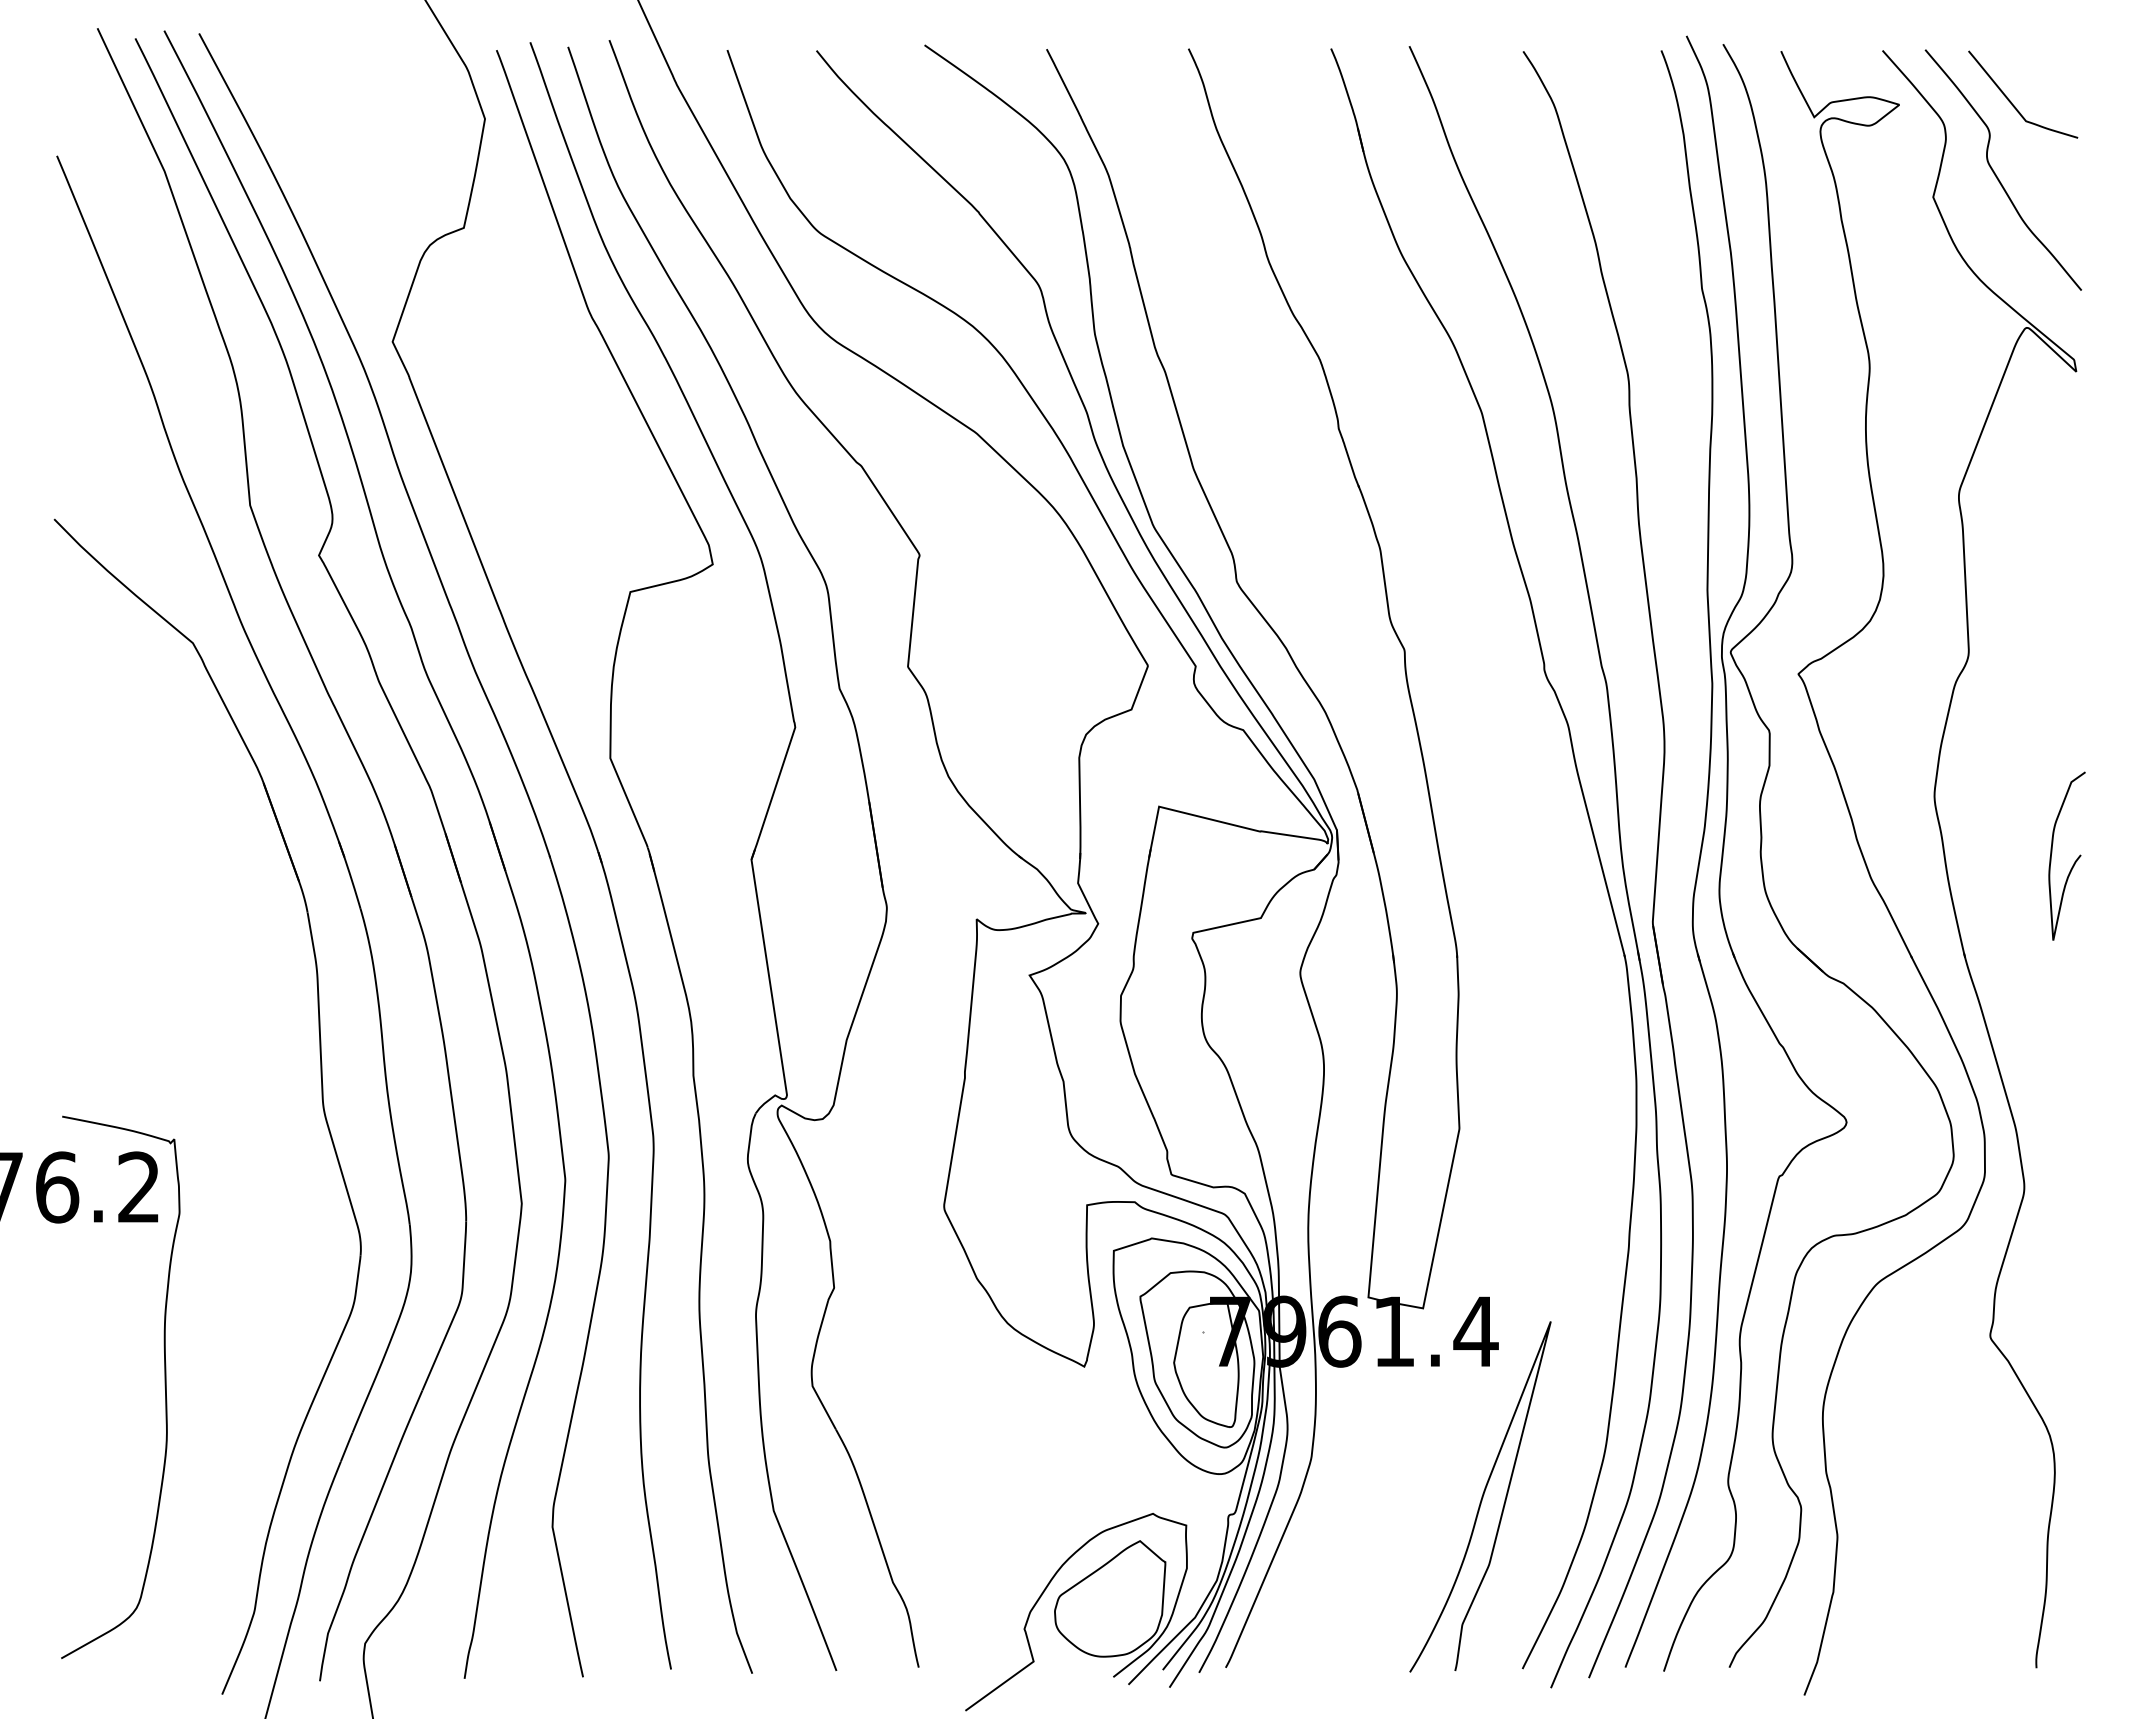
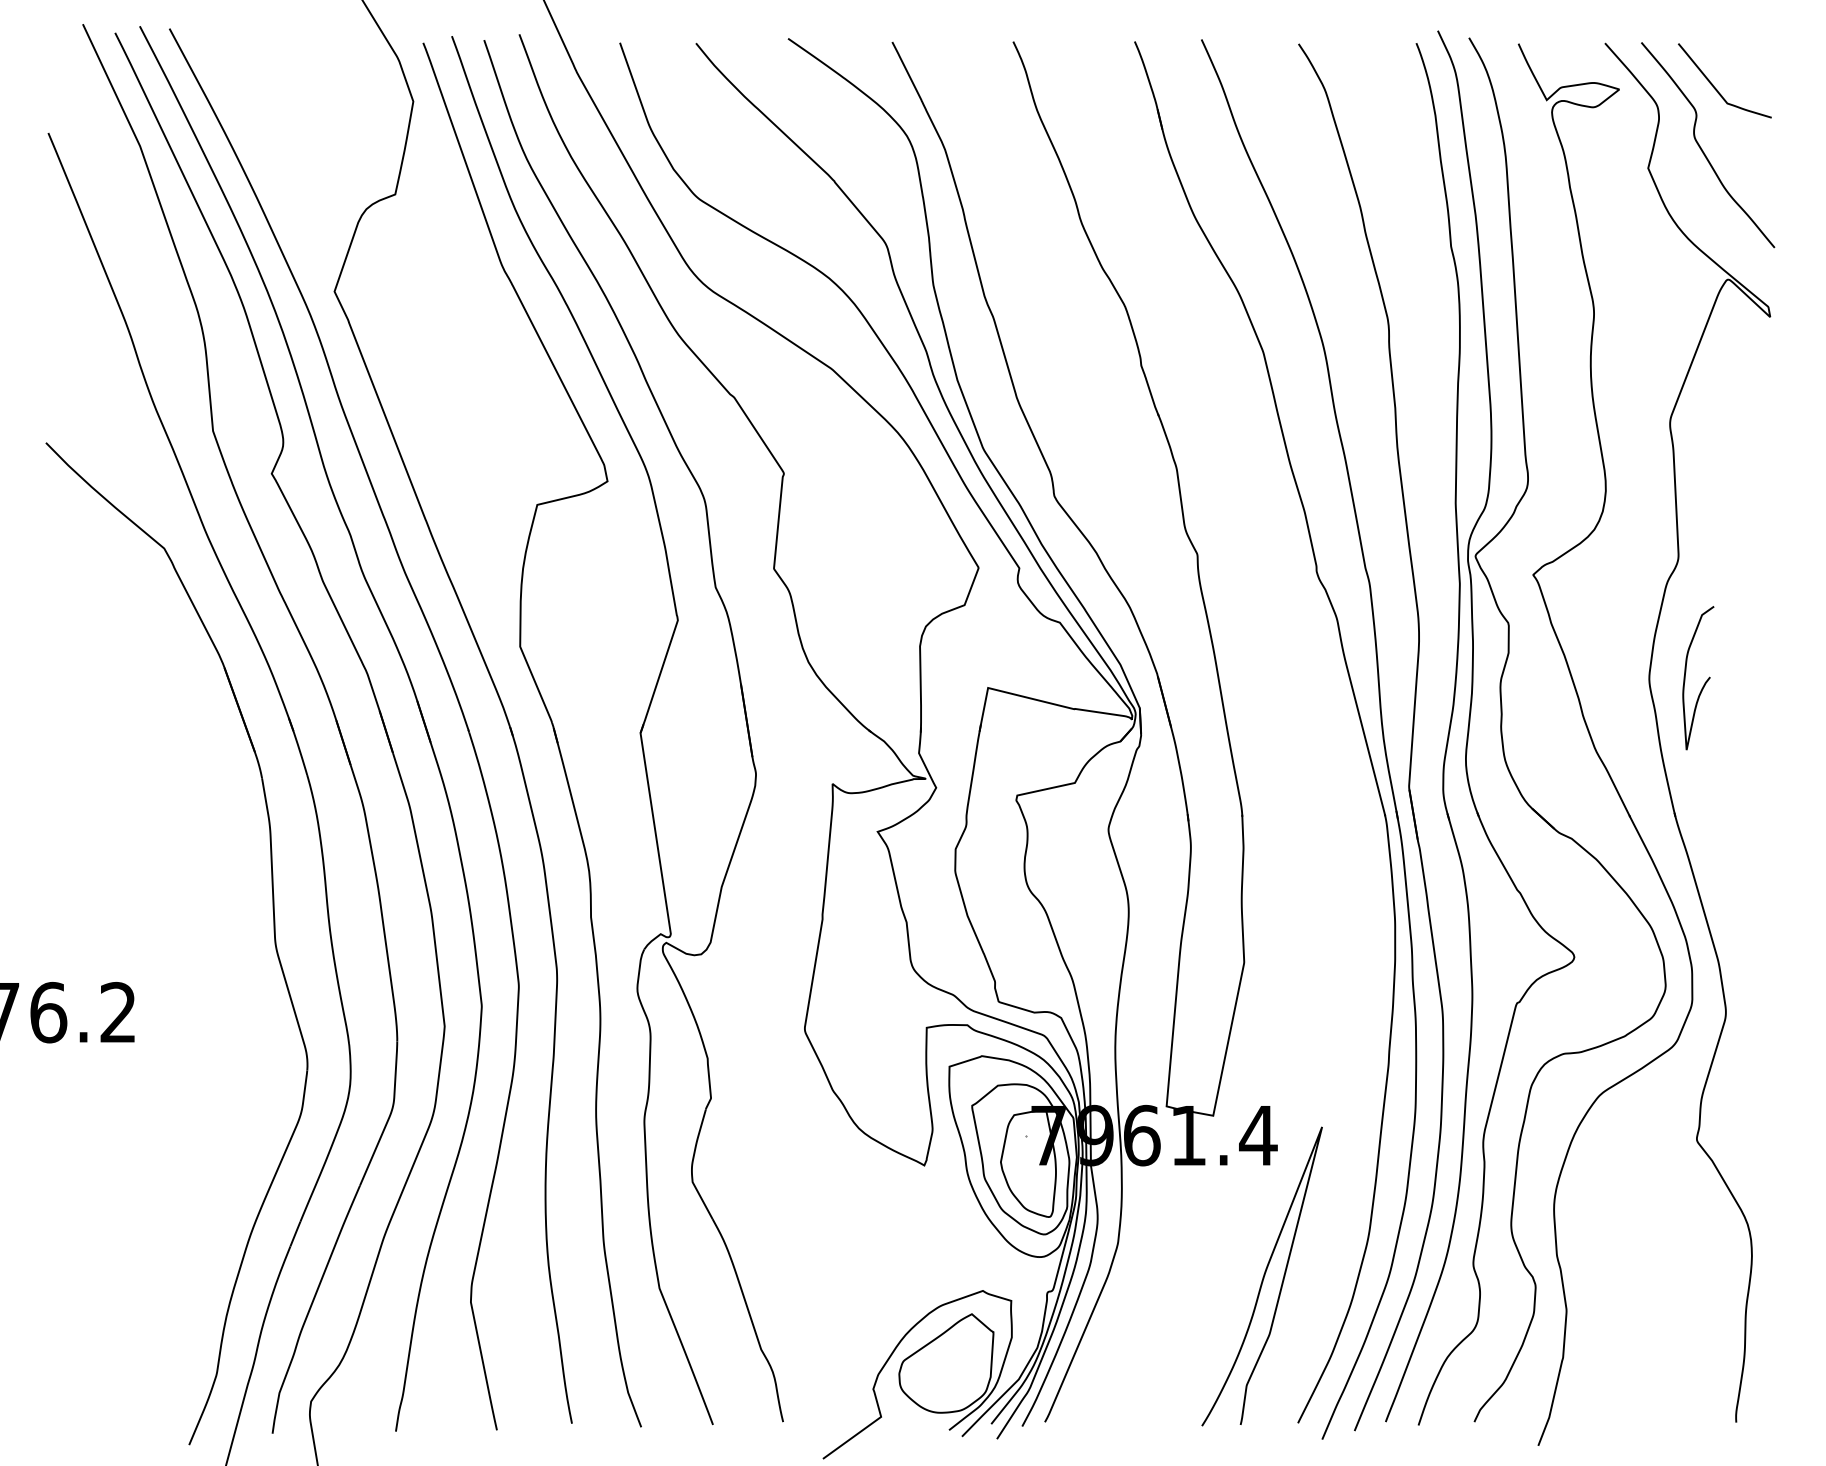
curve: (2074, 861) -> (1704, 682), moved
curve: (164, 1386) -> (140, 1182), removed

